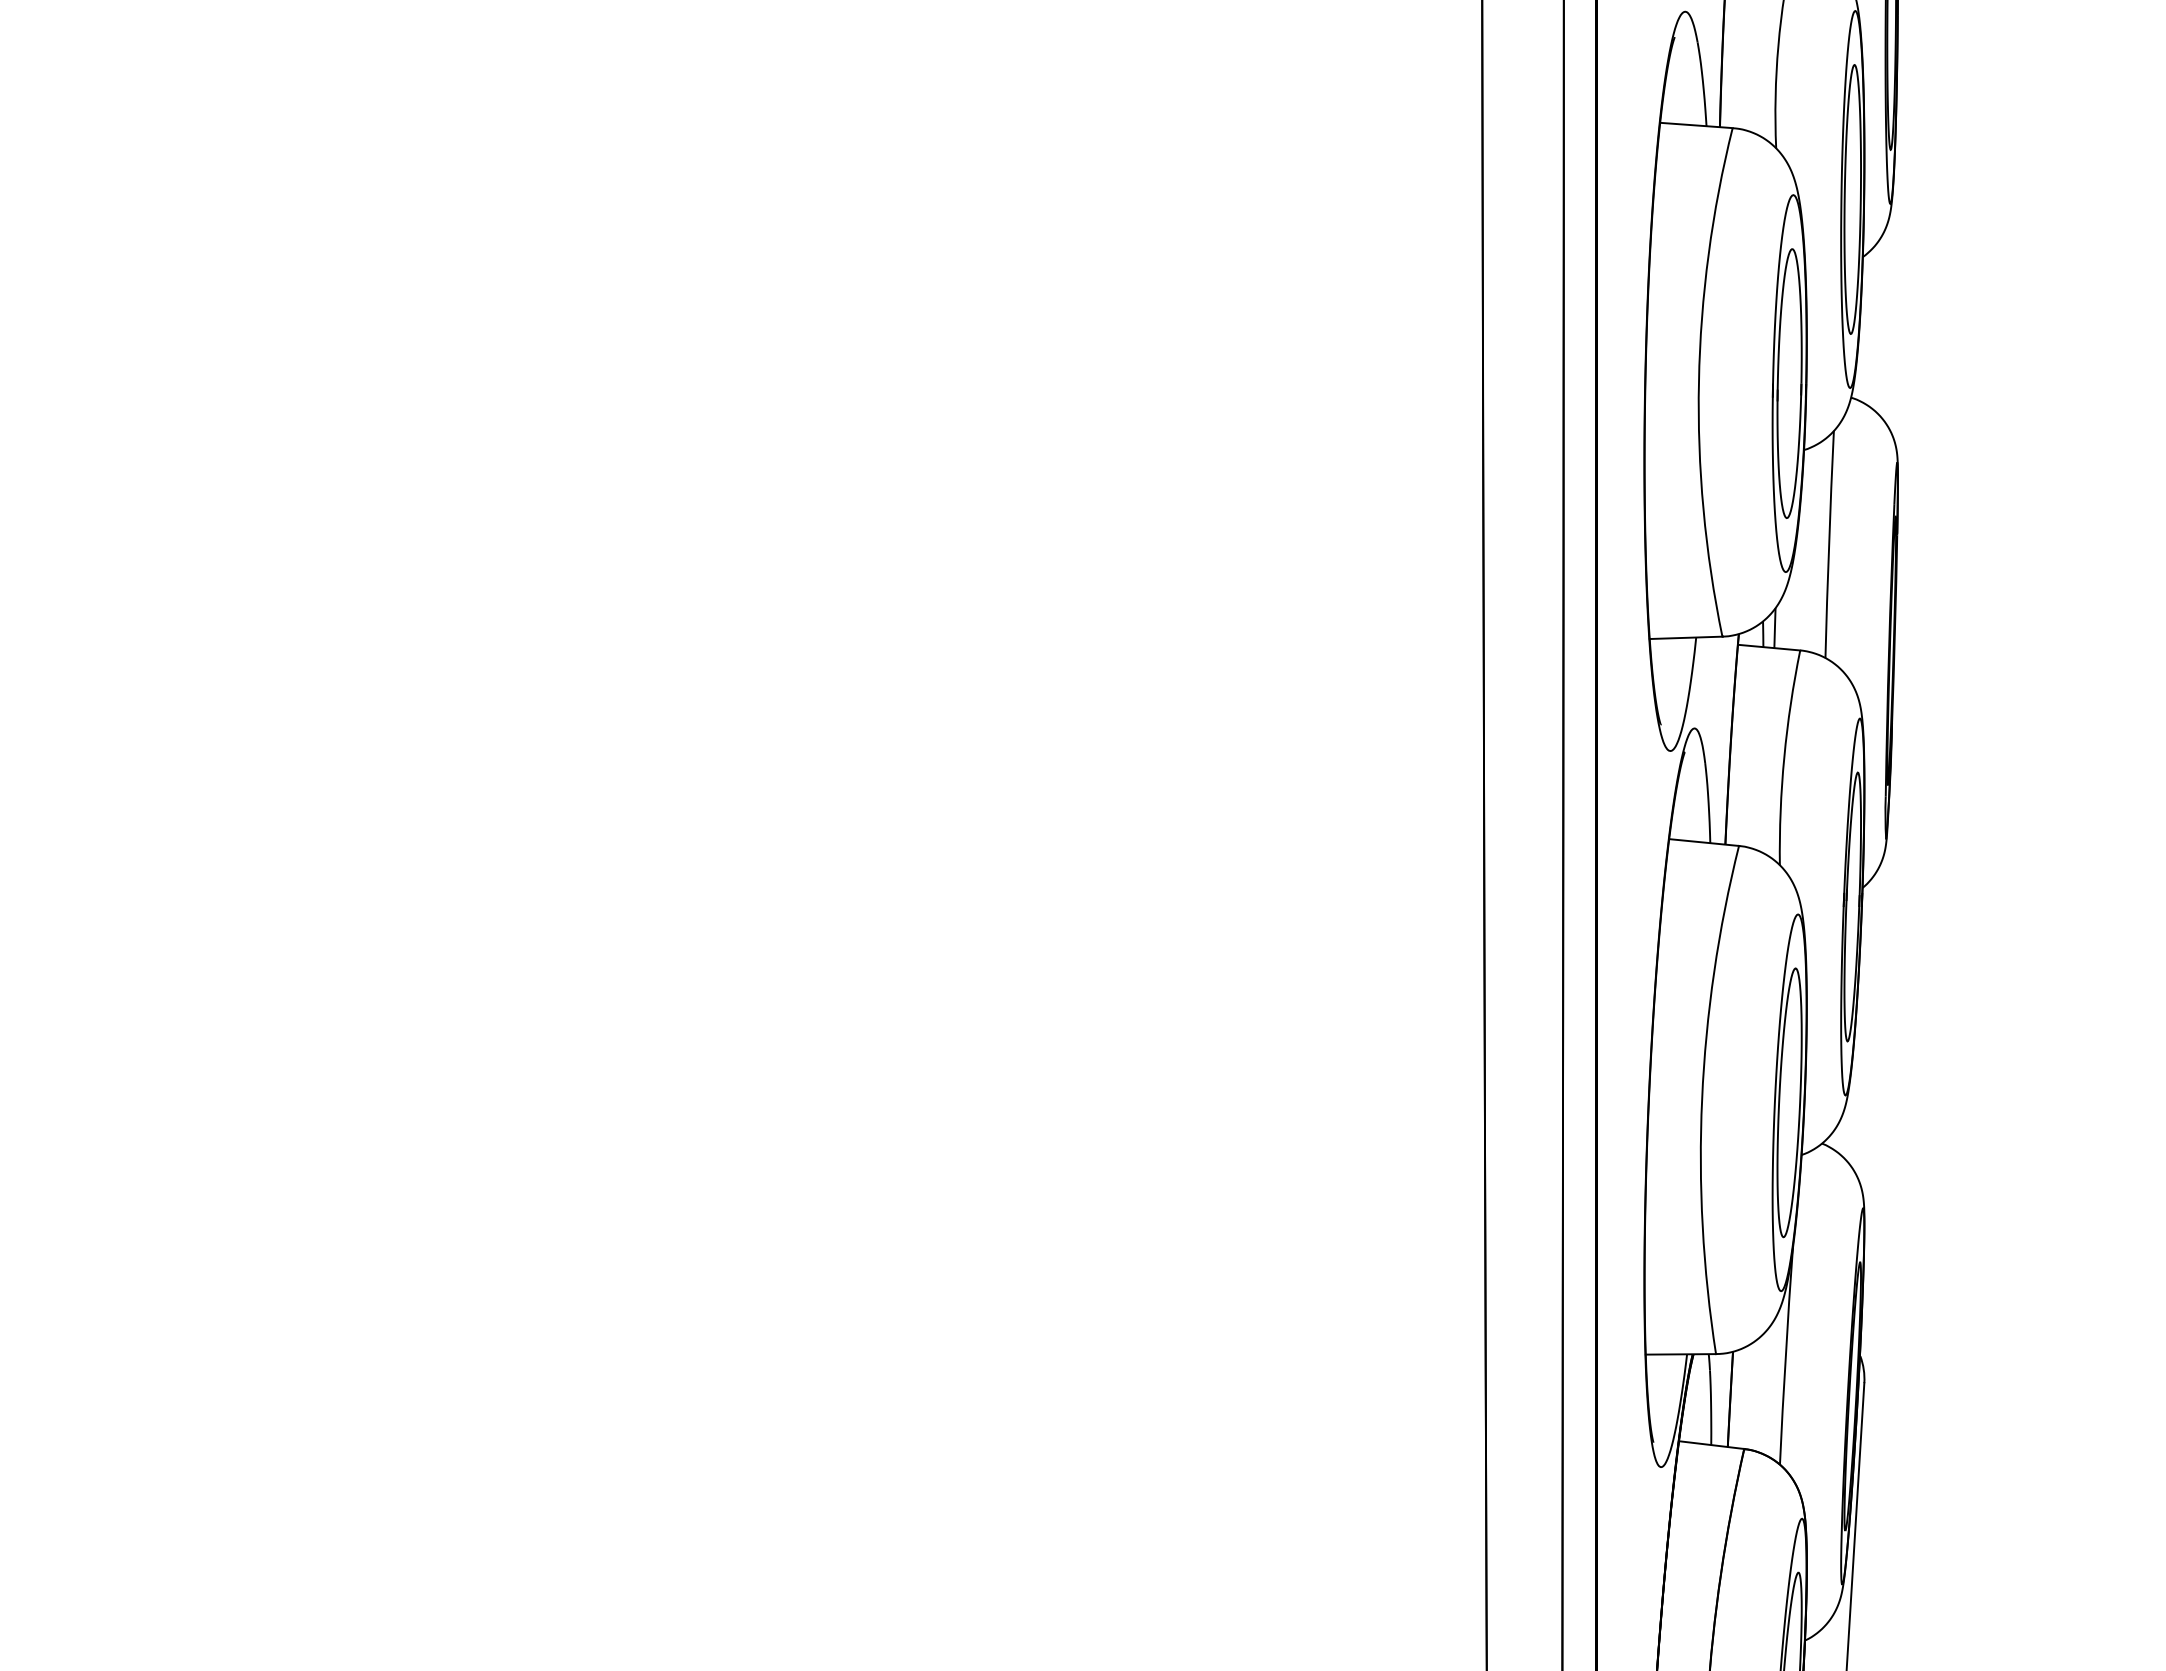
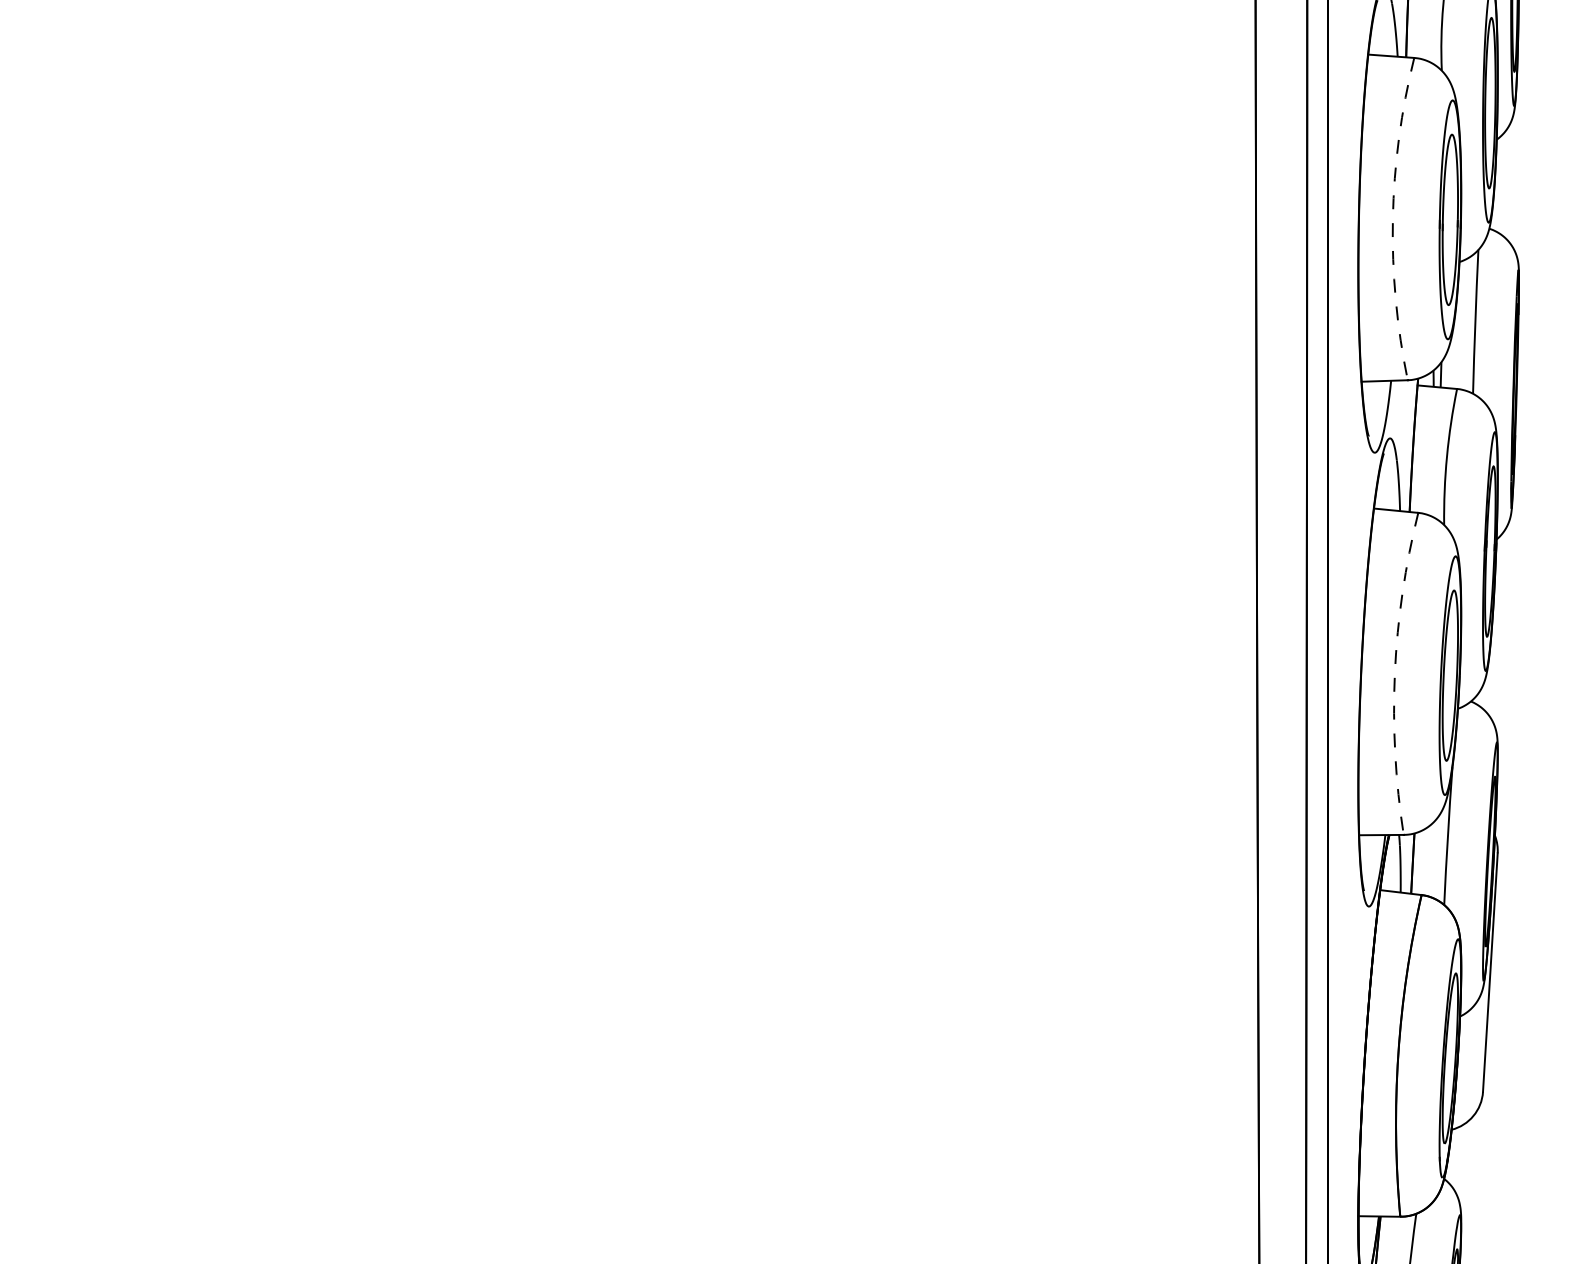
arc: (1698, 381) -> (1392, 218), solid -> dashed
arc: (1701, 1099) -> (1394, 673), solid -> dashed

